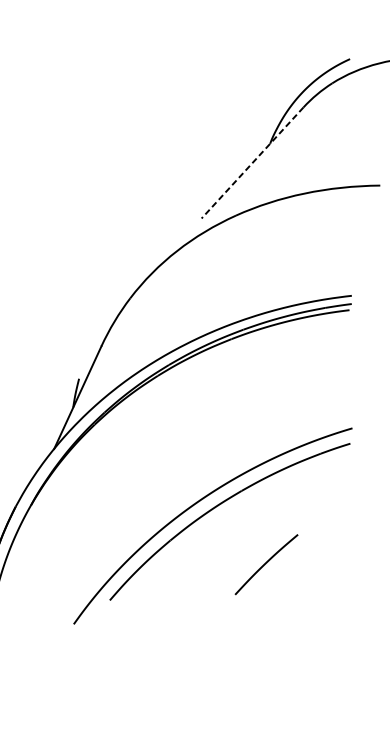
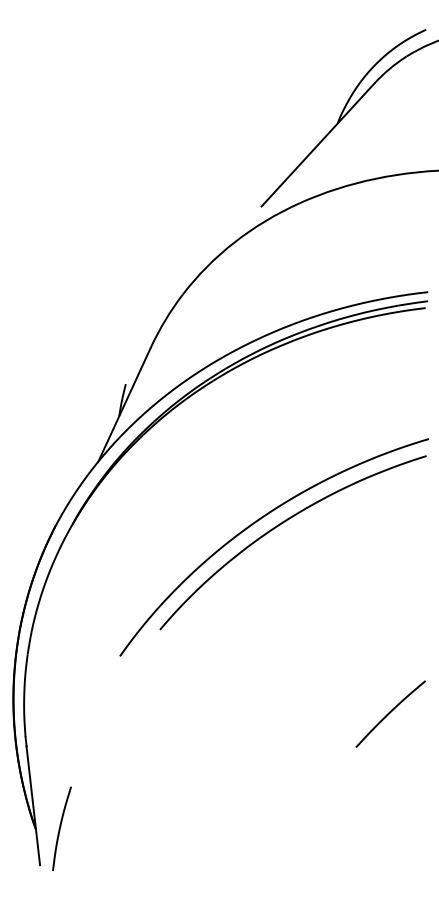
line: (252, 162) -> (318, 144), dashed -> solid
curve: (266, 564) -> (390, 713), moved

